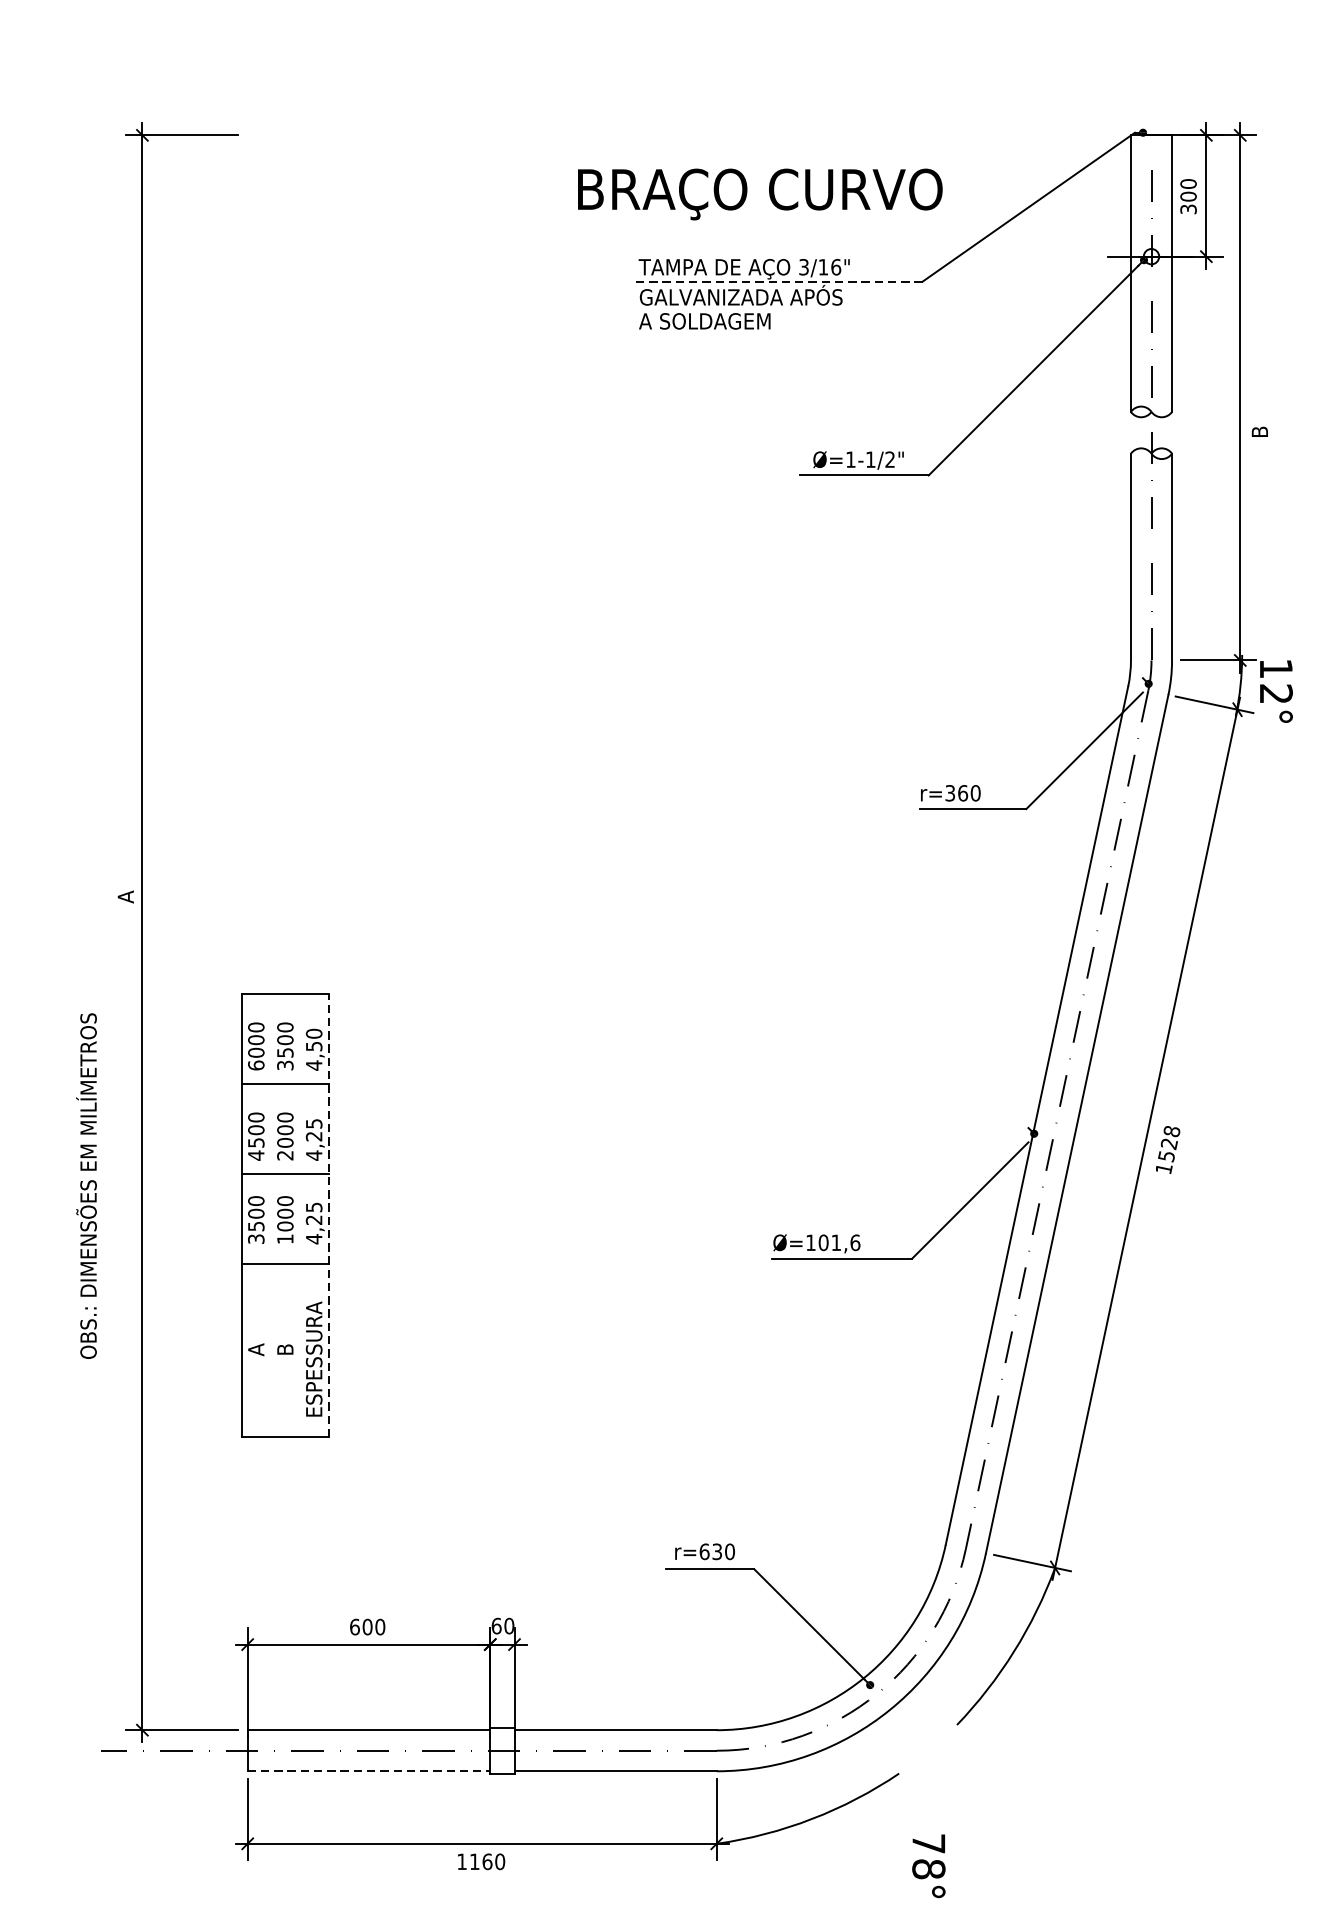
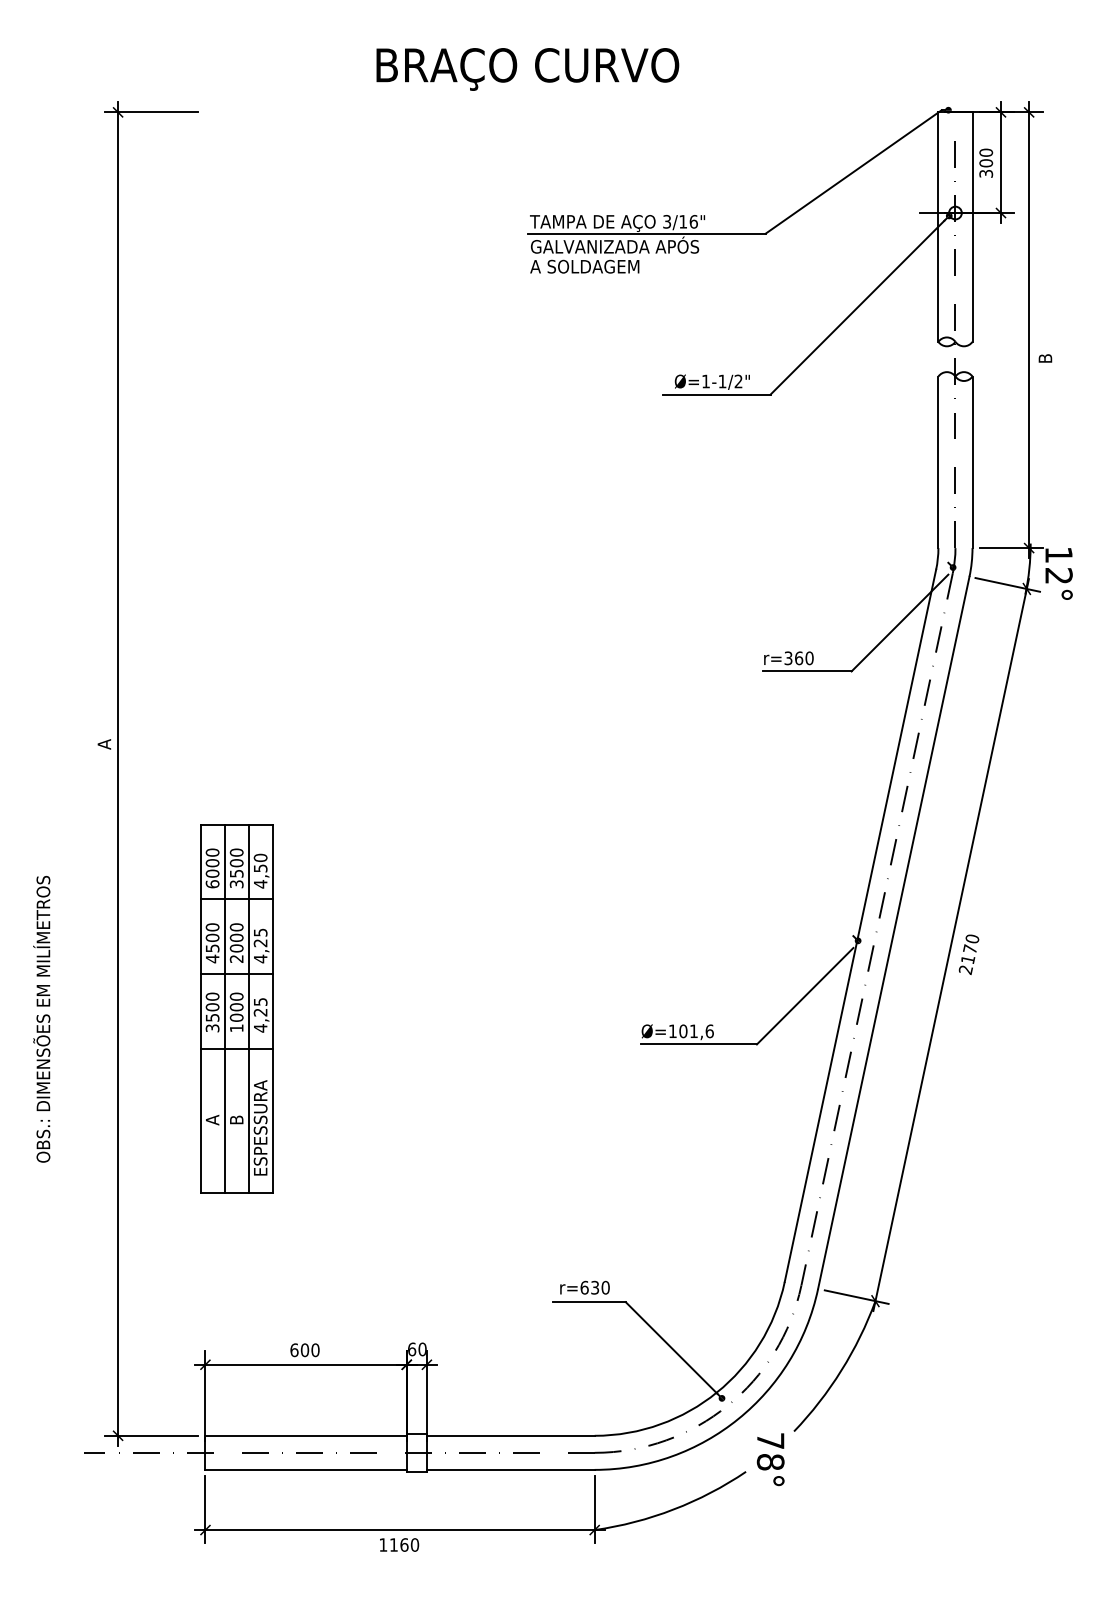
text: (759, 194) -> (527, 69), moved
line: (779, 281) -> (646, 233), dashed -> solid
text: (1167, 1150) -> (968, 954), 1528 -> 2170
text: (86, 1186) -> (41, 1019), moved
line: (270, 1215) -> (224, 1008), added
line: (299, 1215) -> (248, 1008), added
line: (328, 1215) -> (272, 1008), dashed -> solid
line: (369, 1770) -> (306, 1469), dashed -> solid
text: (928, 1866) -> (770, 1459), moved

